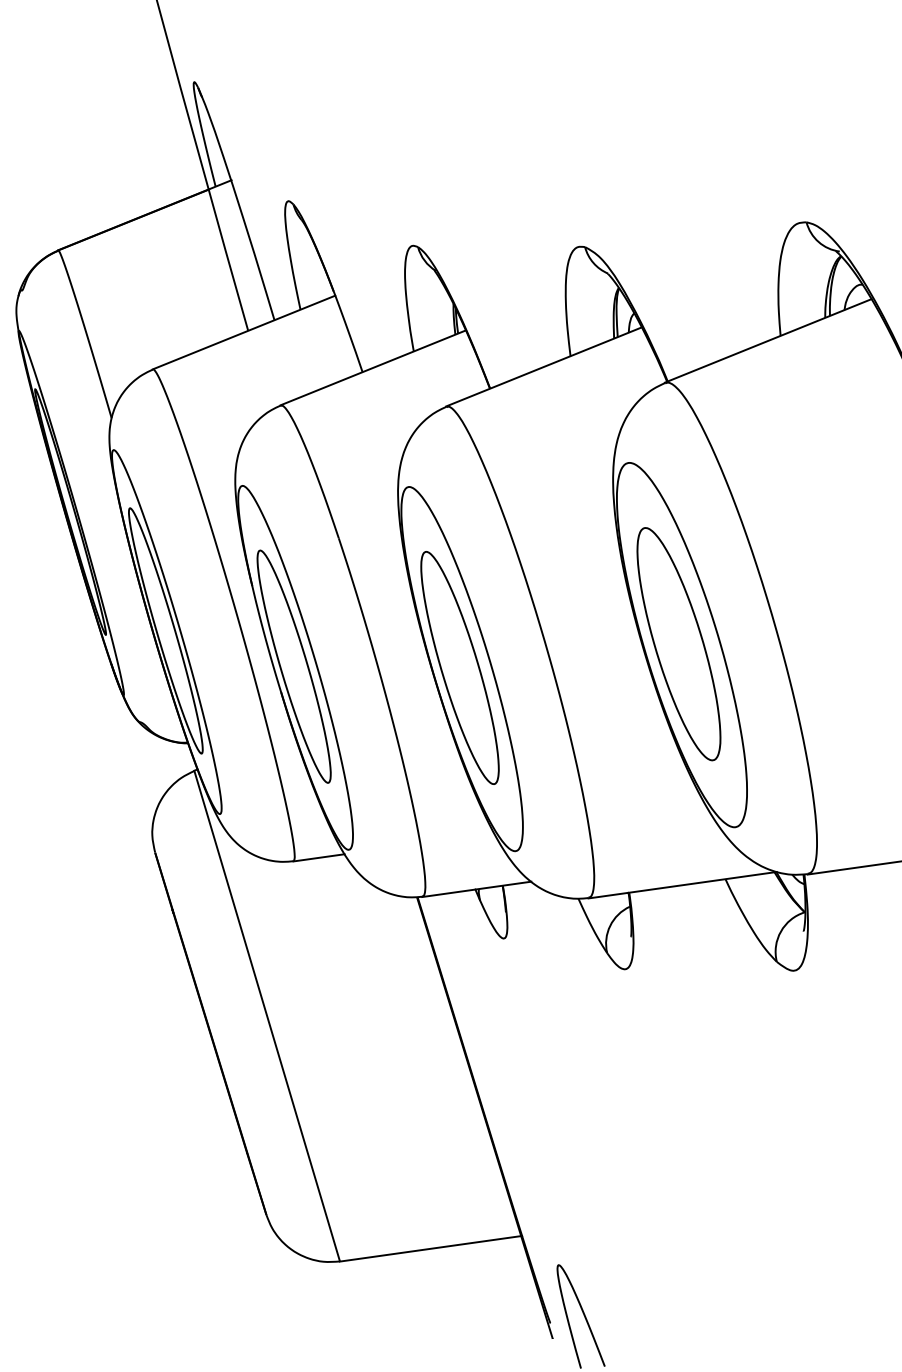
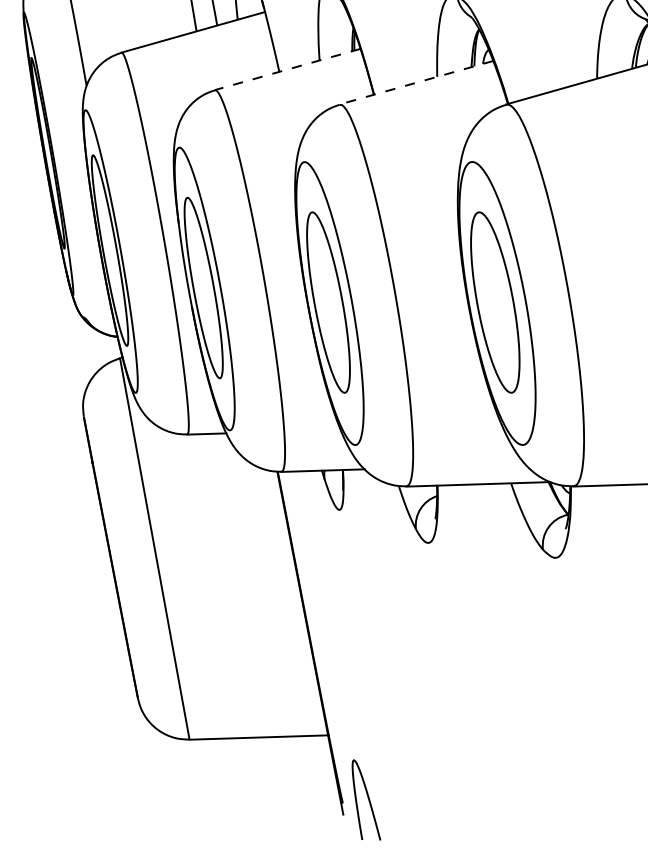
line: (544, 366) -> (416, 82), solid -> dashed
line: (373, 367) -> (287, 69), solid -> dashed

